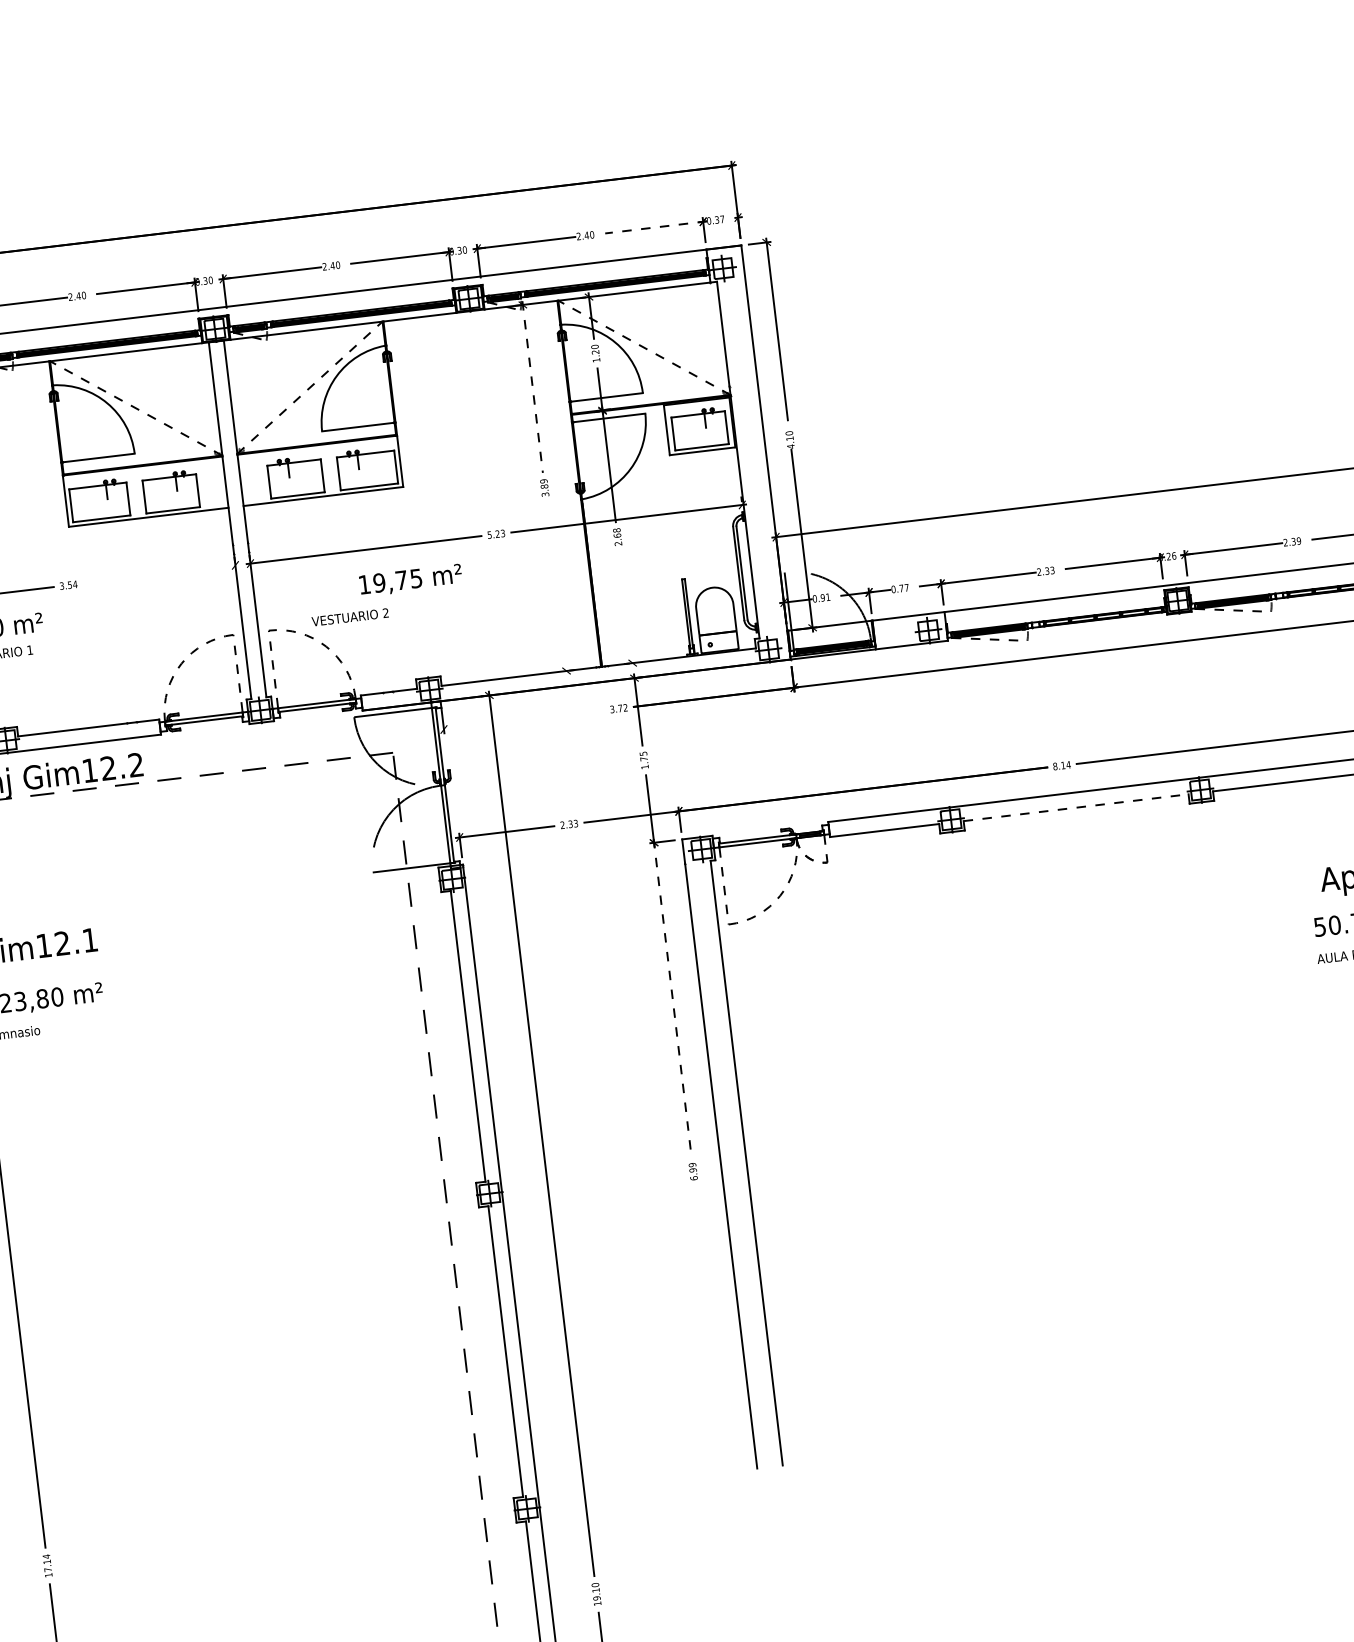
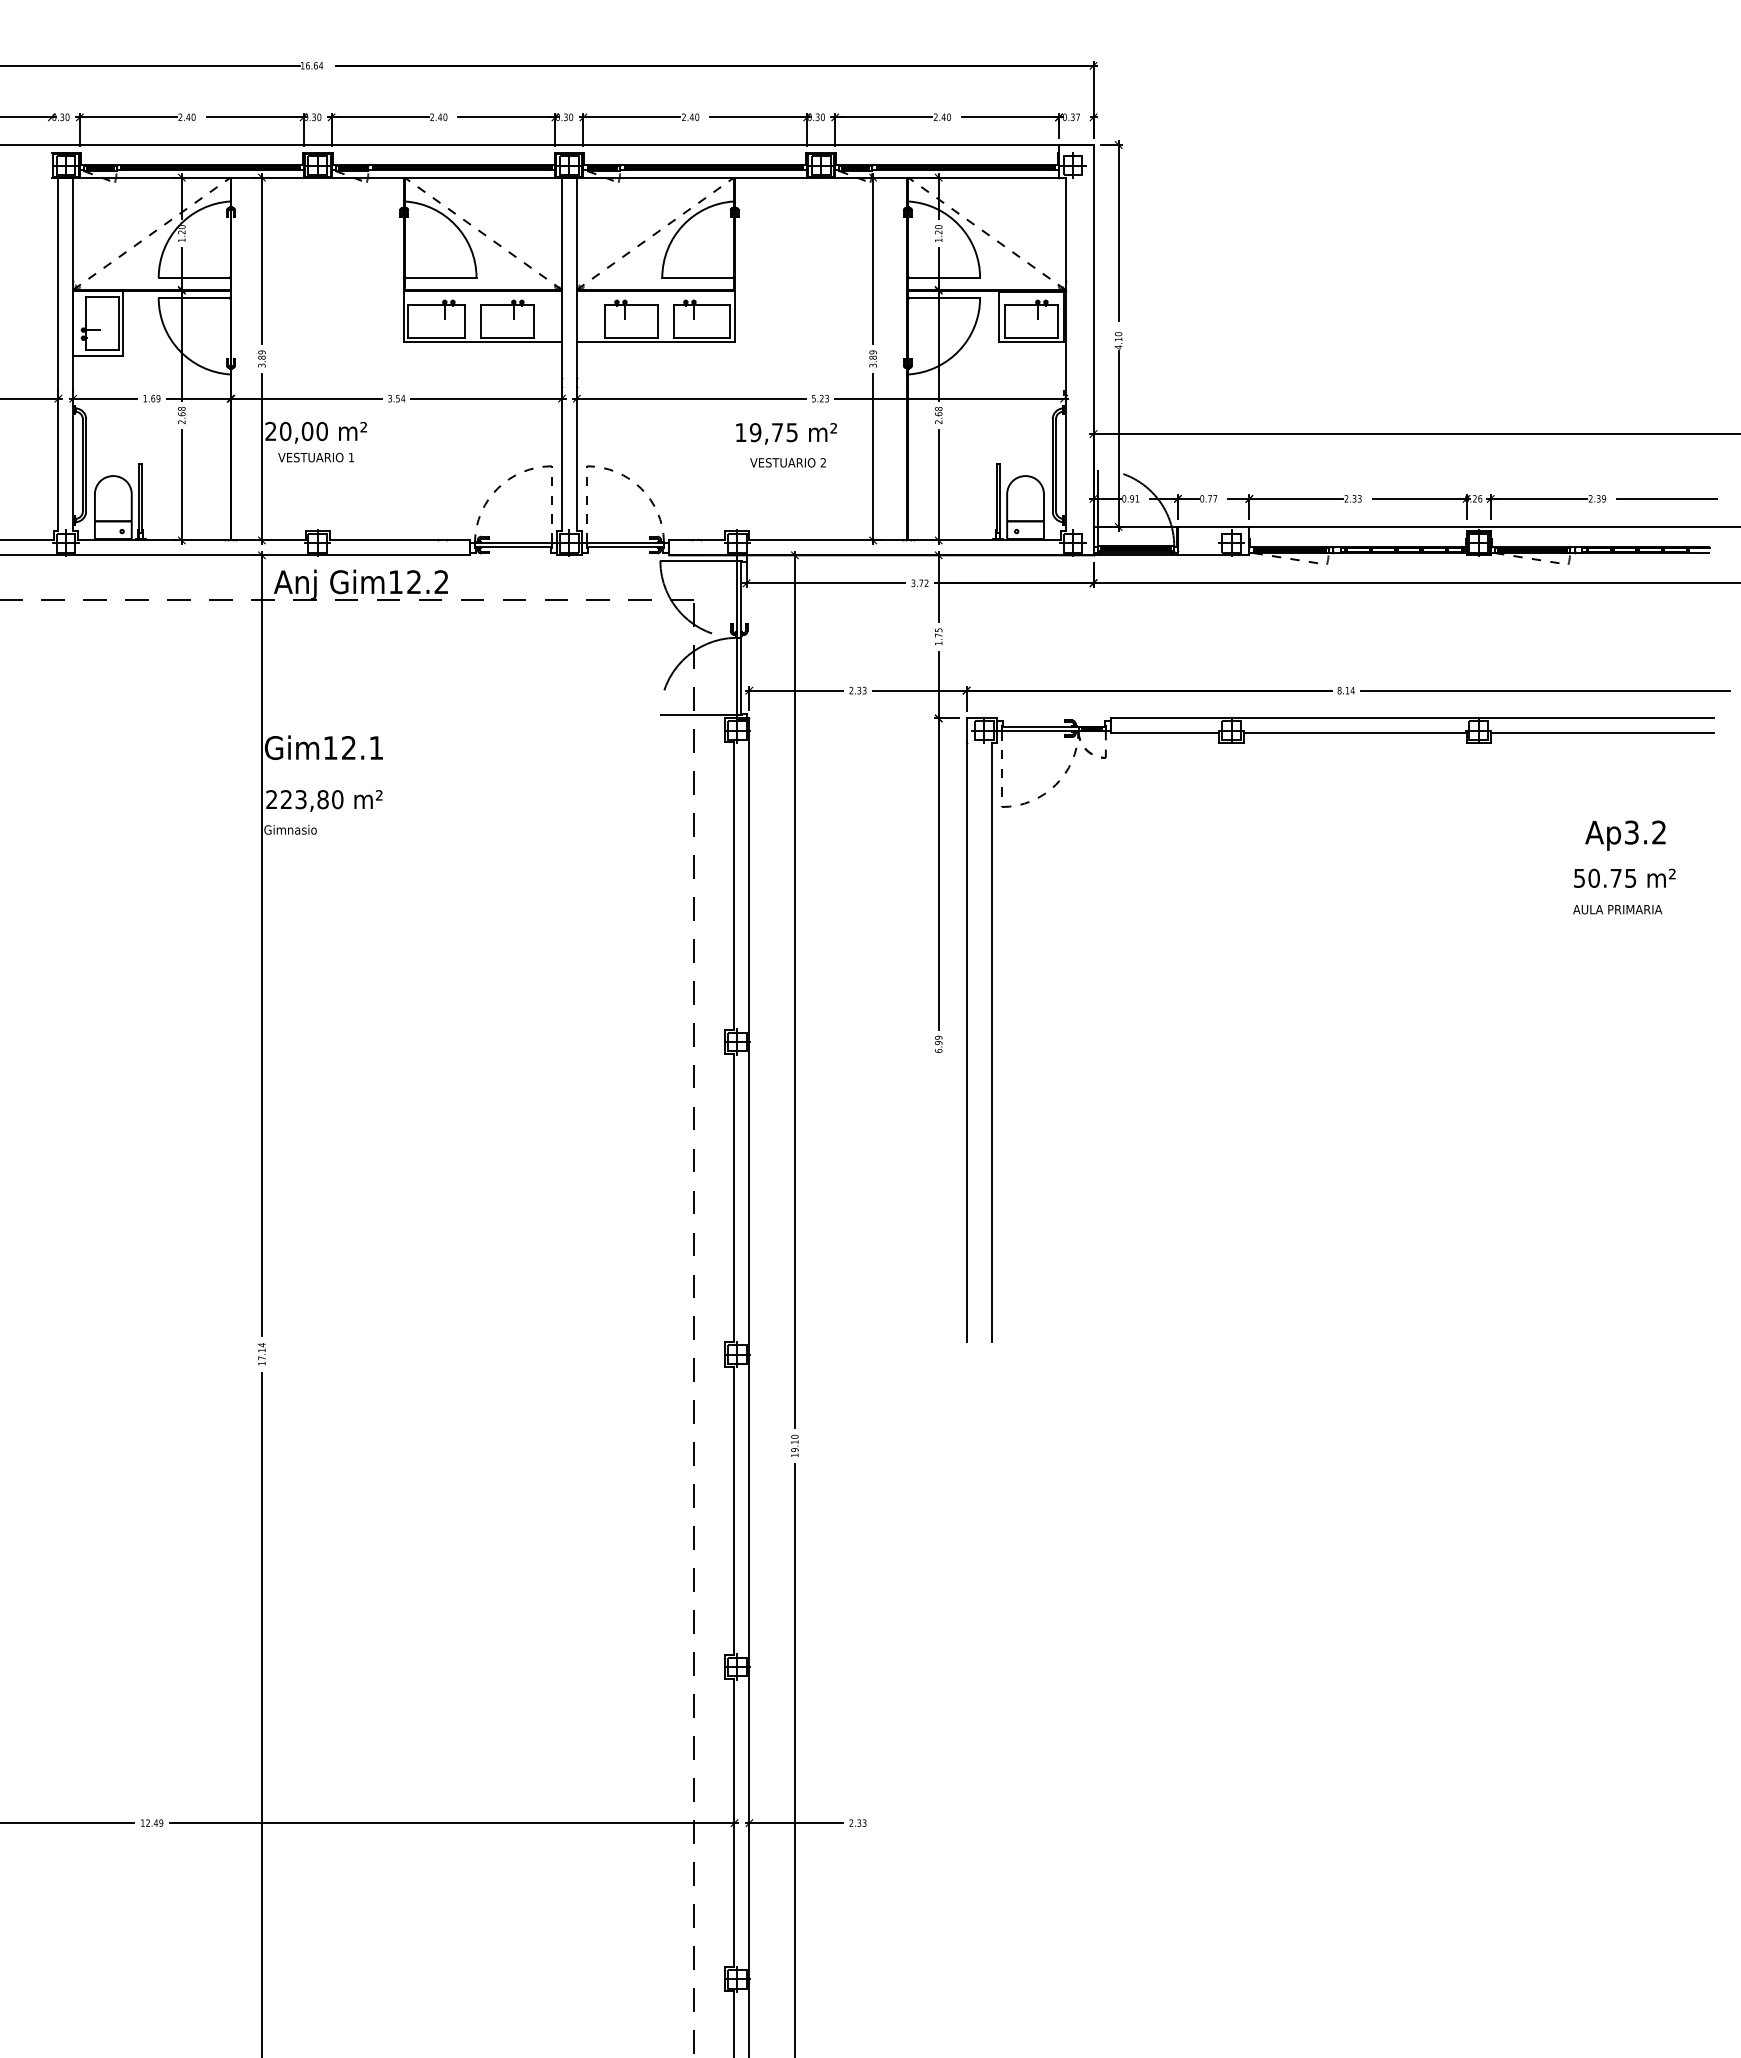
line: (655, 227) -> (1011, 117), dashed -> solid
line: (533, 387) -> (873, 259), dashed -> solid
line: (161, 574) -> (488, 398), added
text: (410, 580) -> (786, 433), moved
line: (557, 588) -> (873, 458), added
line: (626, 609) -> (938, 487), added
text: (349, 617) -> (787, 462), moved
line: (521, 720) -> (823, 583), added
line: (1076, 807) -> (1355, 733), dashed -> solid
line: (672, 998) -> (938, 872), dashed -> solid

